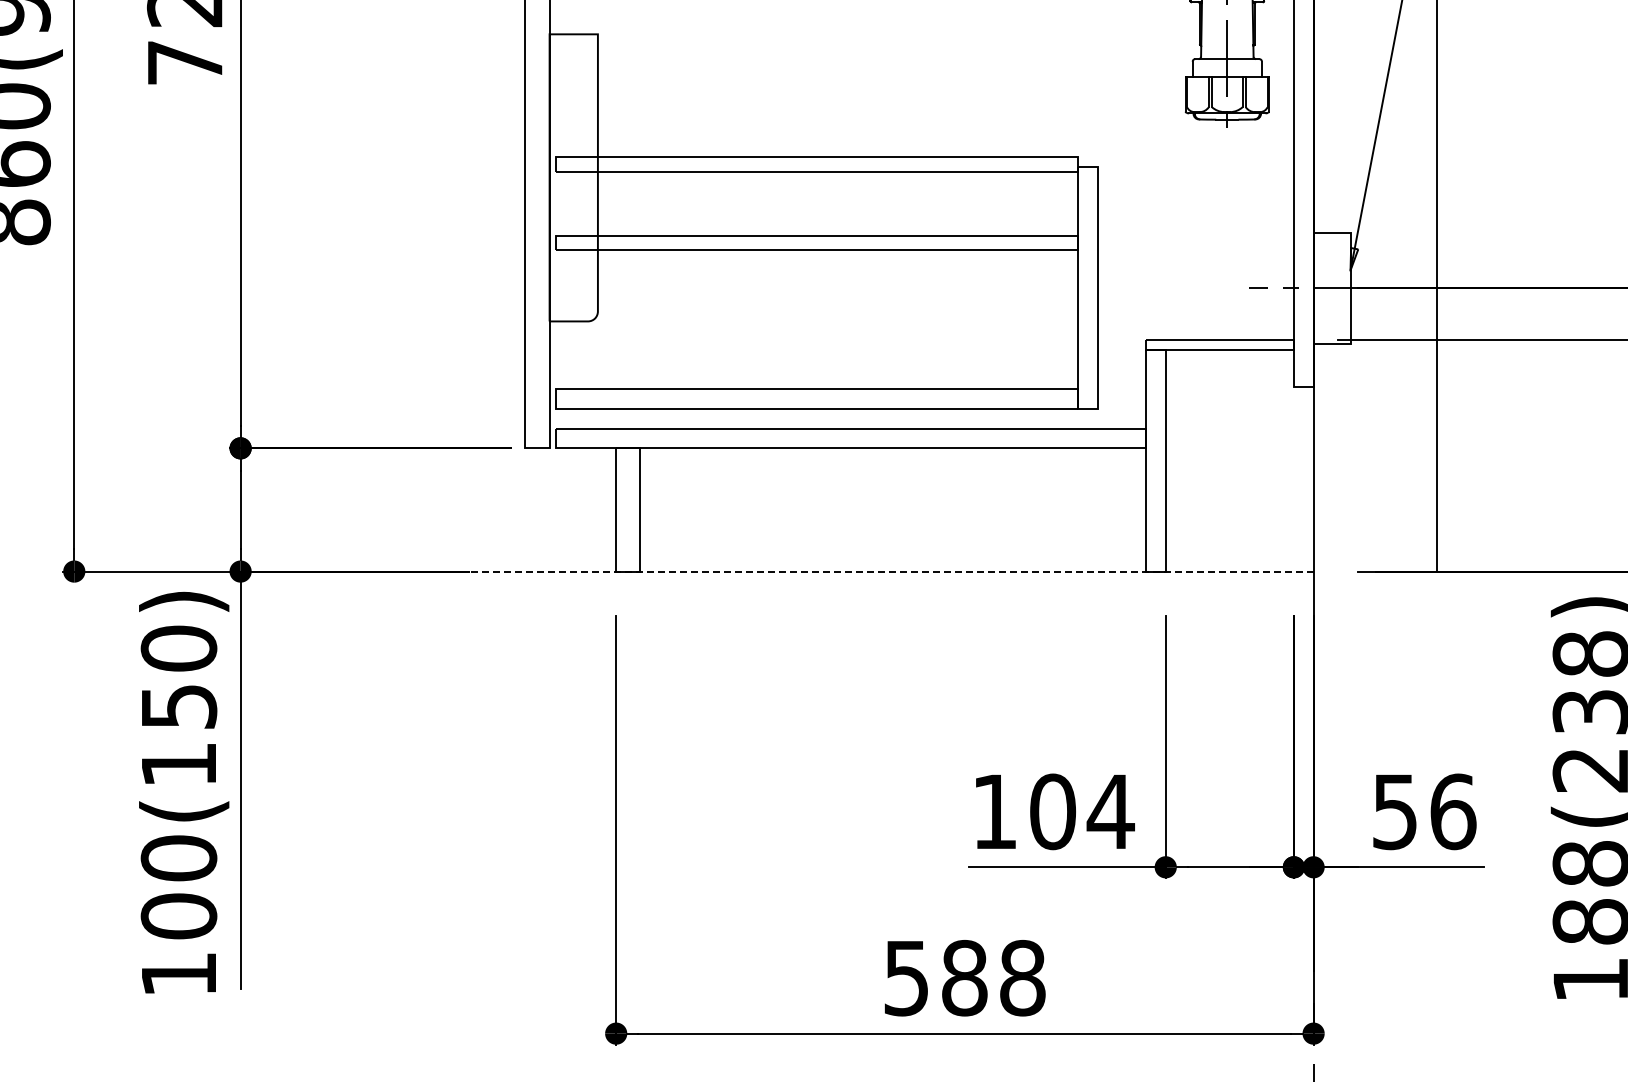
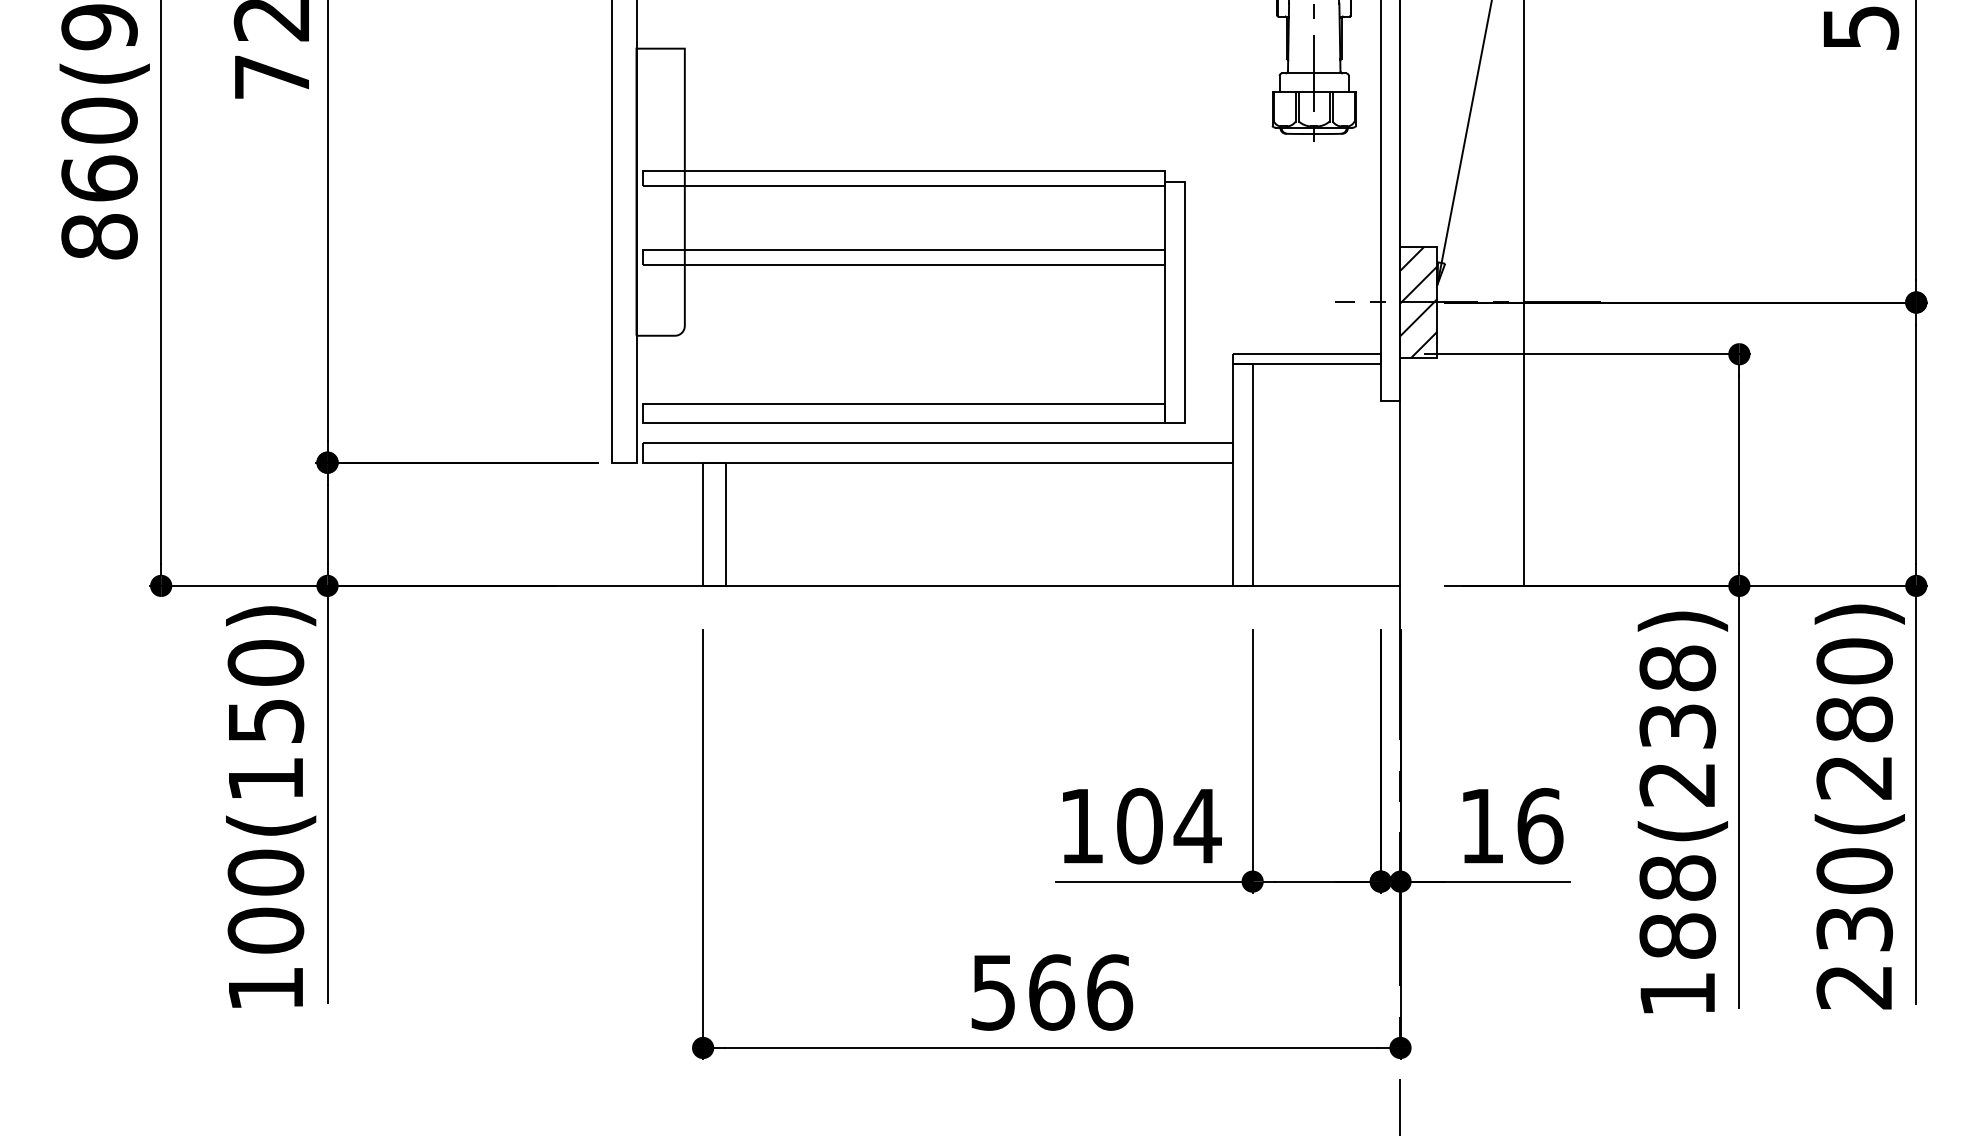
hatch: (1331, 288) -> (1418, 302), added
line: (838, 571) -> (925, 585), dashed -> solid
text: (1394, 812) -> (1481, 826), 56 -> 16
text: (994, 978) -> (1081, 992), 588 -> 566

